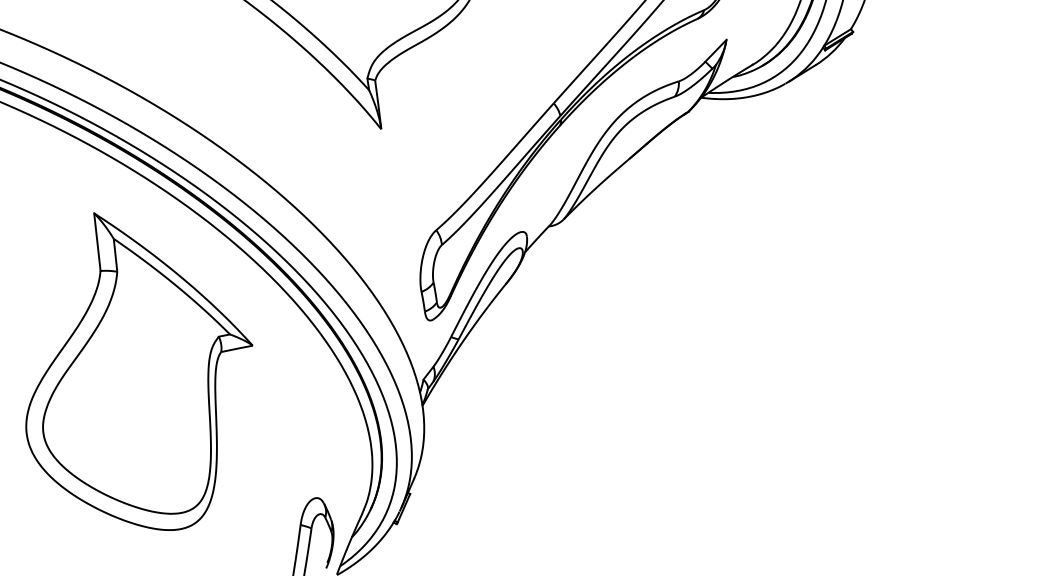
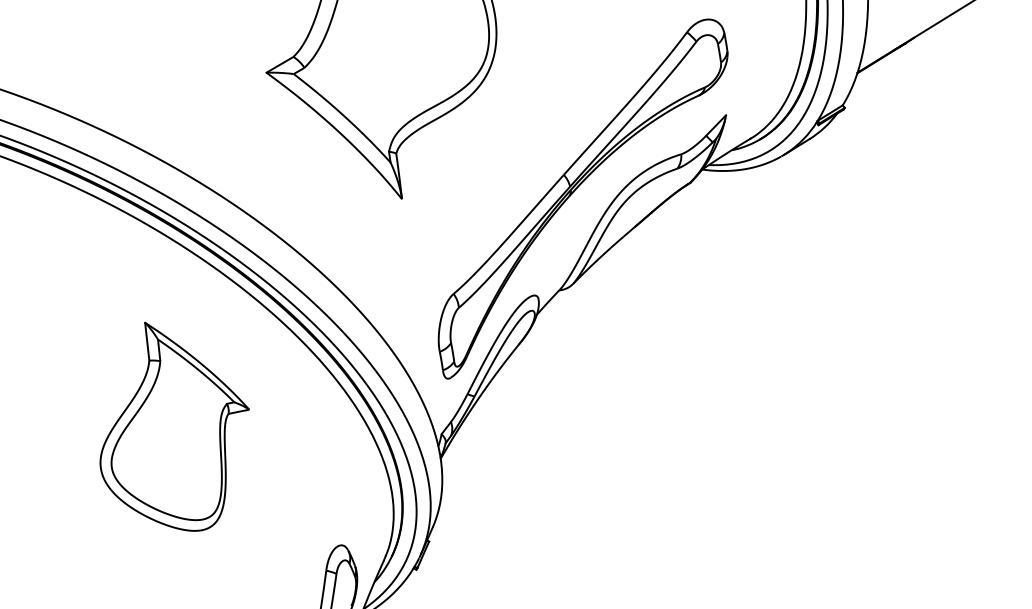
part: (138, 371) -> (174, 426), size x0.7

